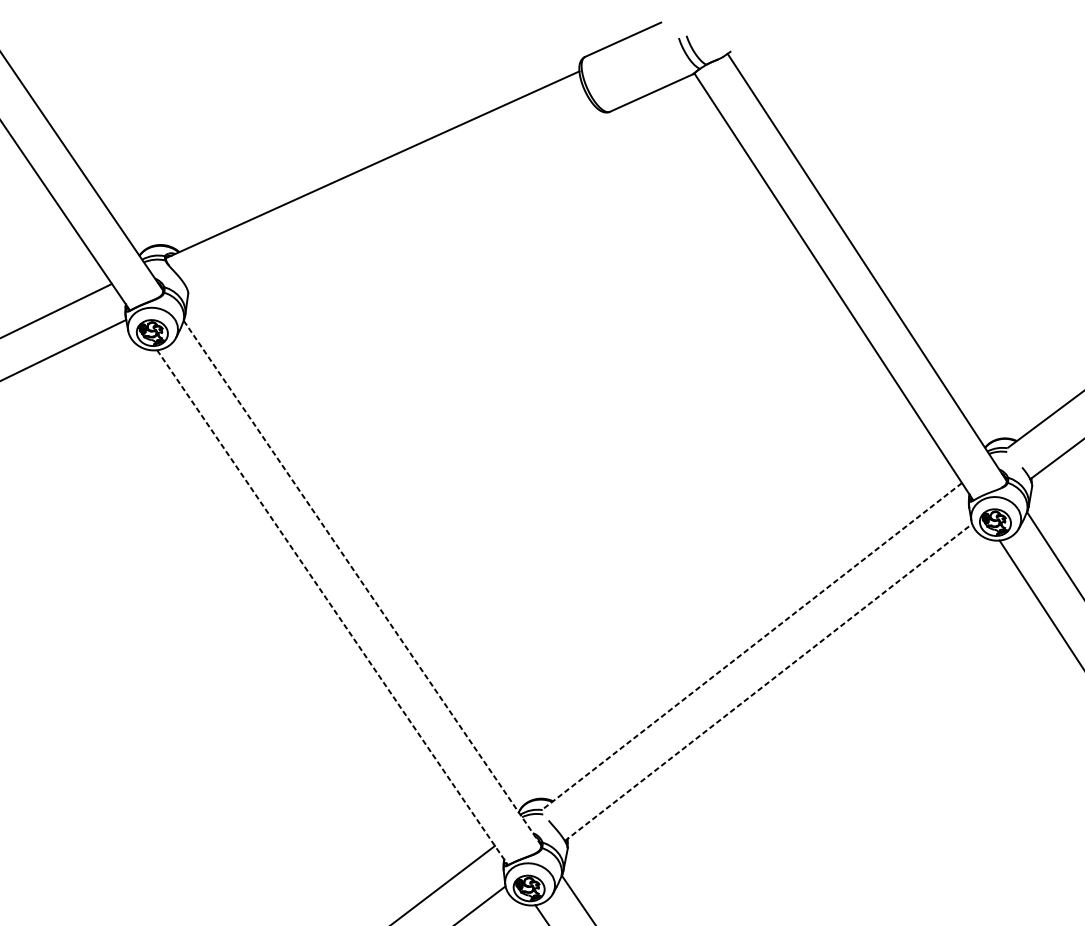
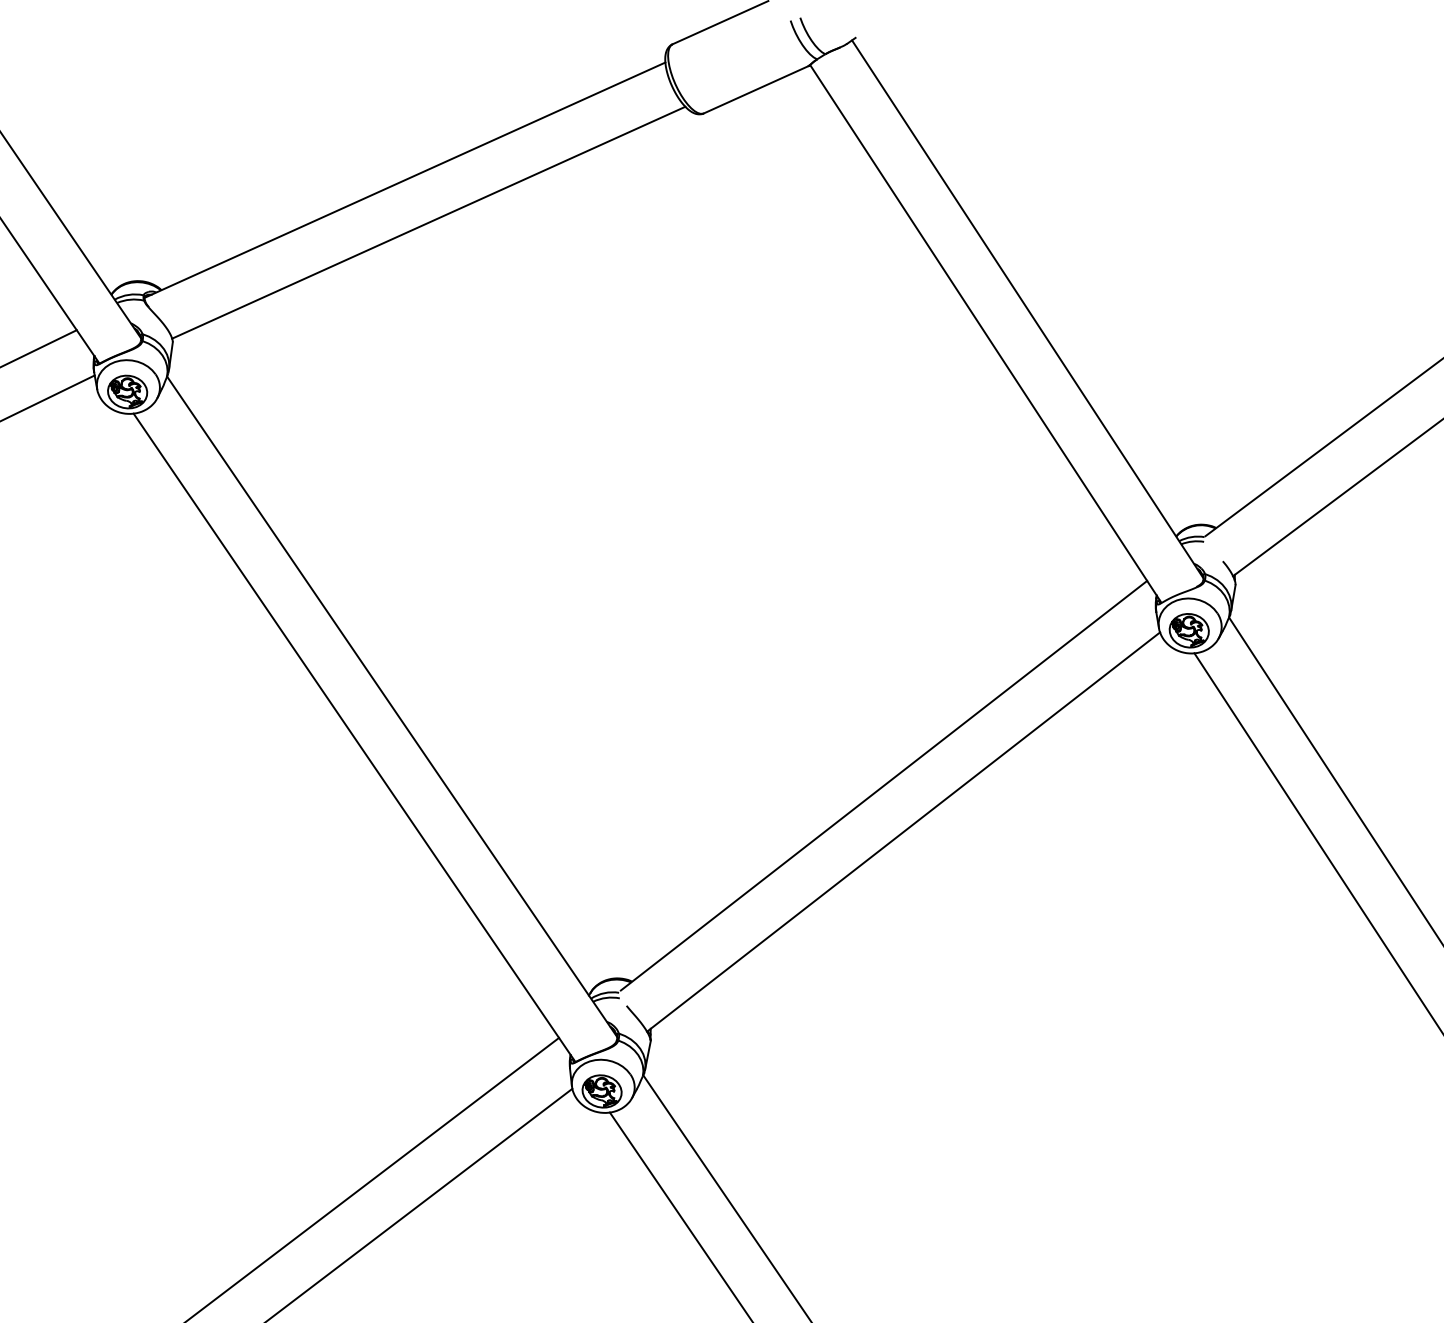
line: (391, 198) -> (428, 222), added
line: (362, 582) -> (392, 706), dashed -> solid
line: (332, 608) -> (354, 738), dashed -> solid
line: (752, 646) -> (883, 786), dashed -> solid
line: (768, 682) -> (903, 831), dashed -> solid

